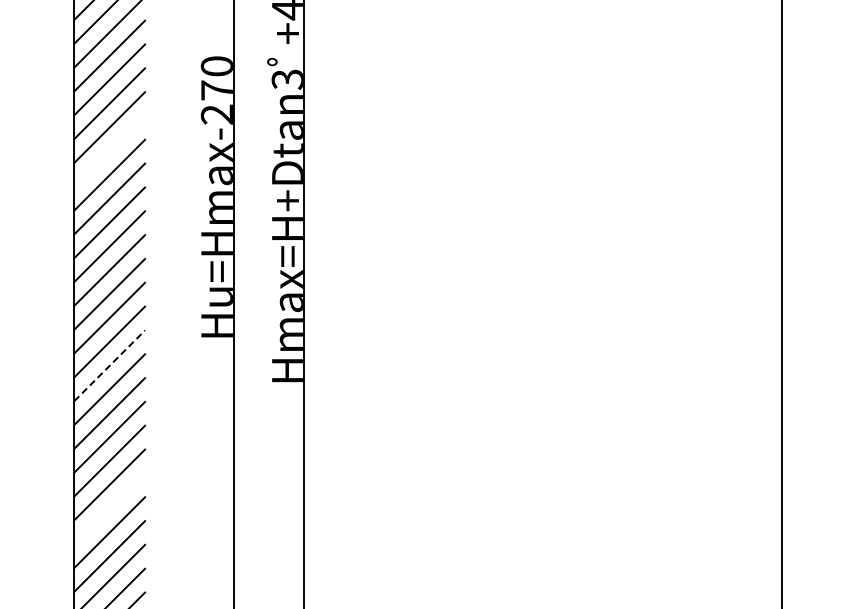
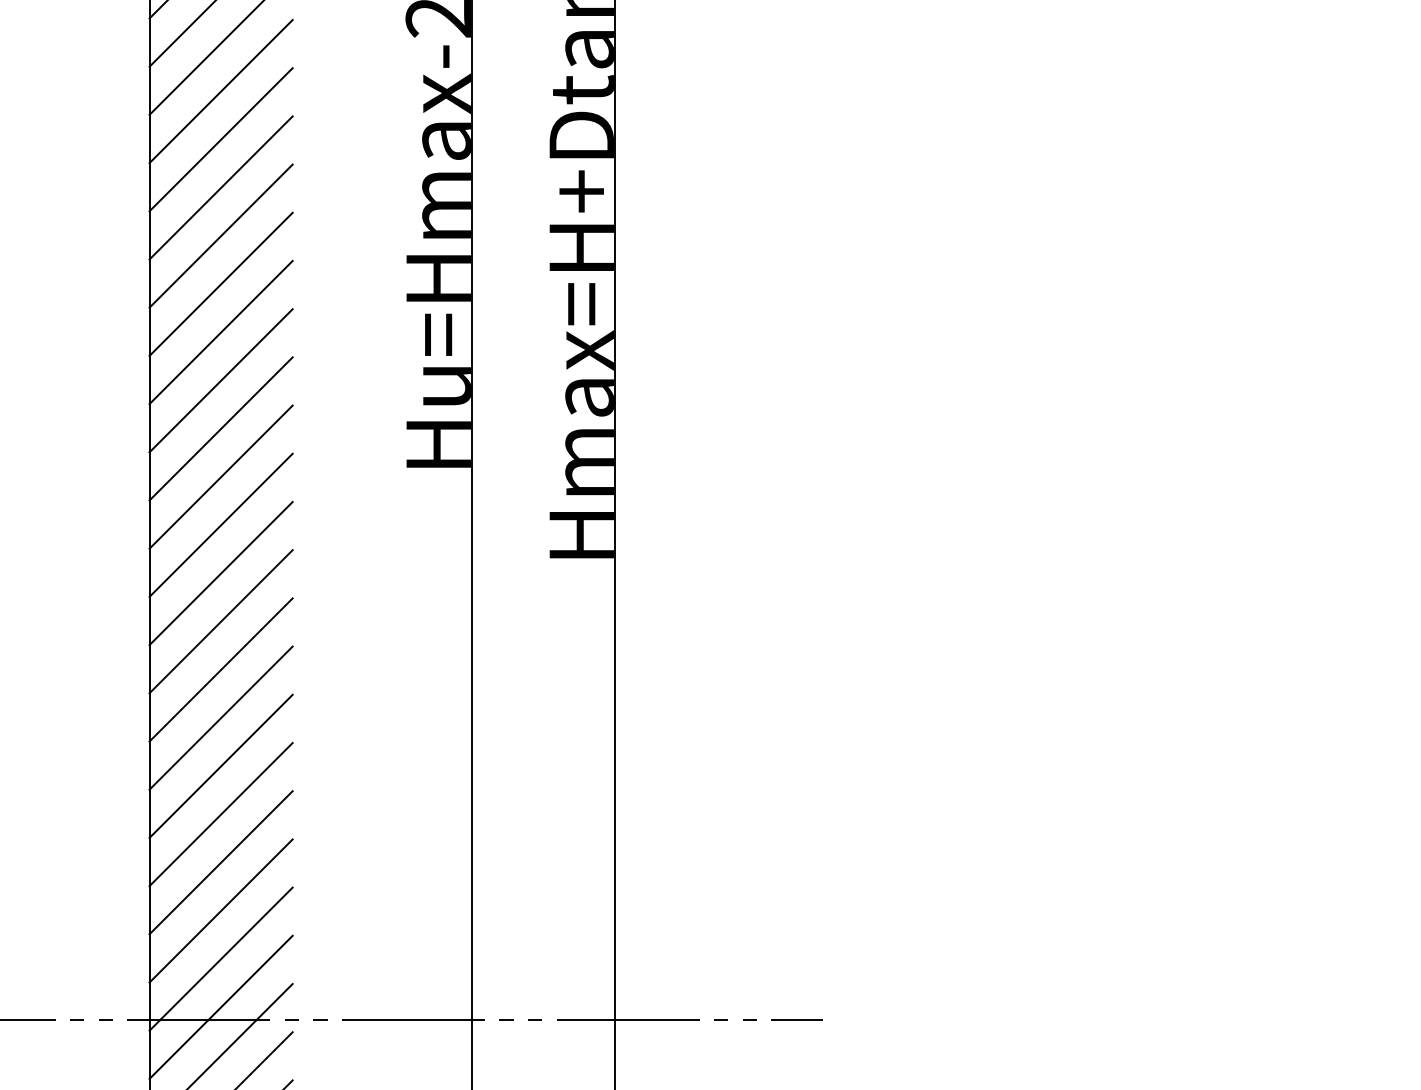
line: (109, 151) -> (220, 91), added
line: (110, 365) -> (222, 524), dashed -> solid
line: (109, 508) -> (220, 813), added

